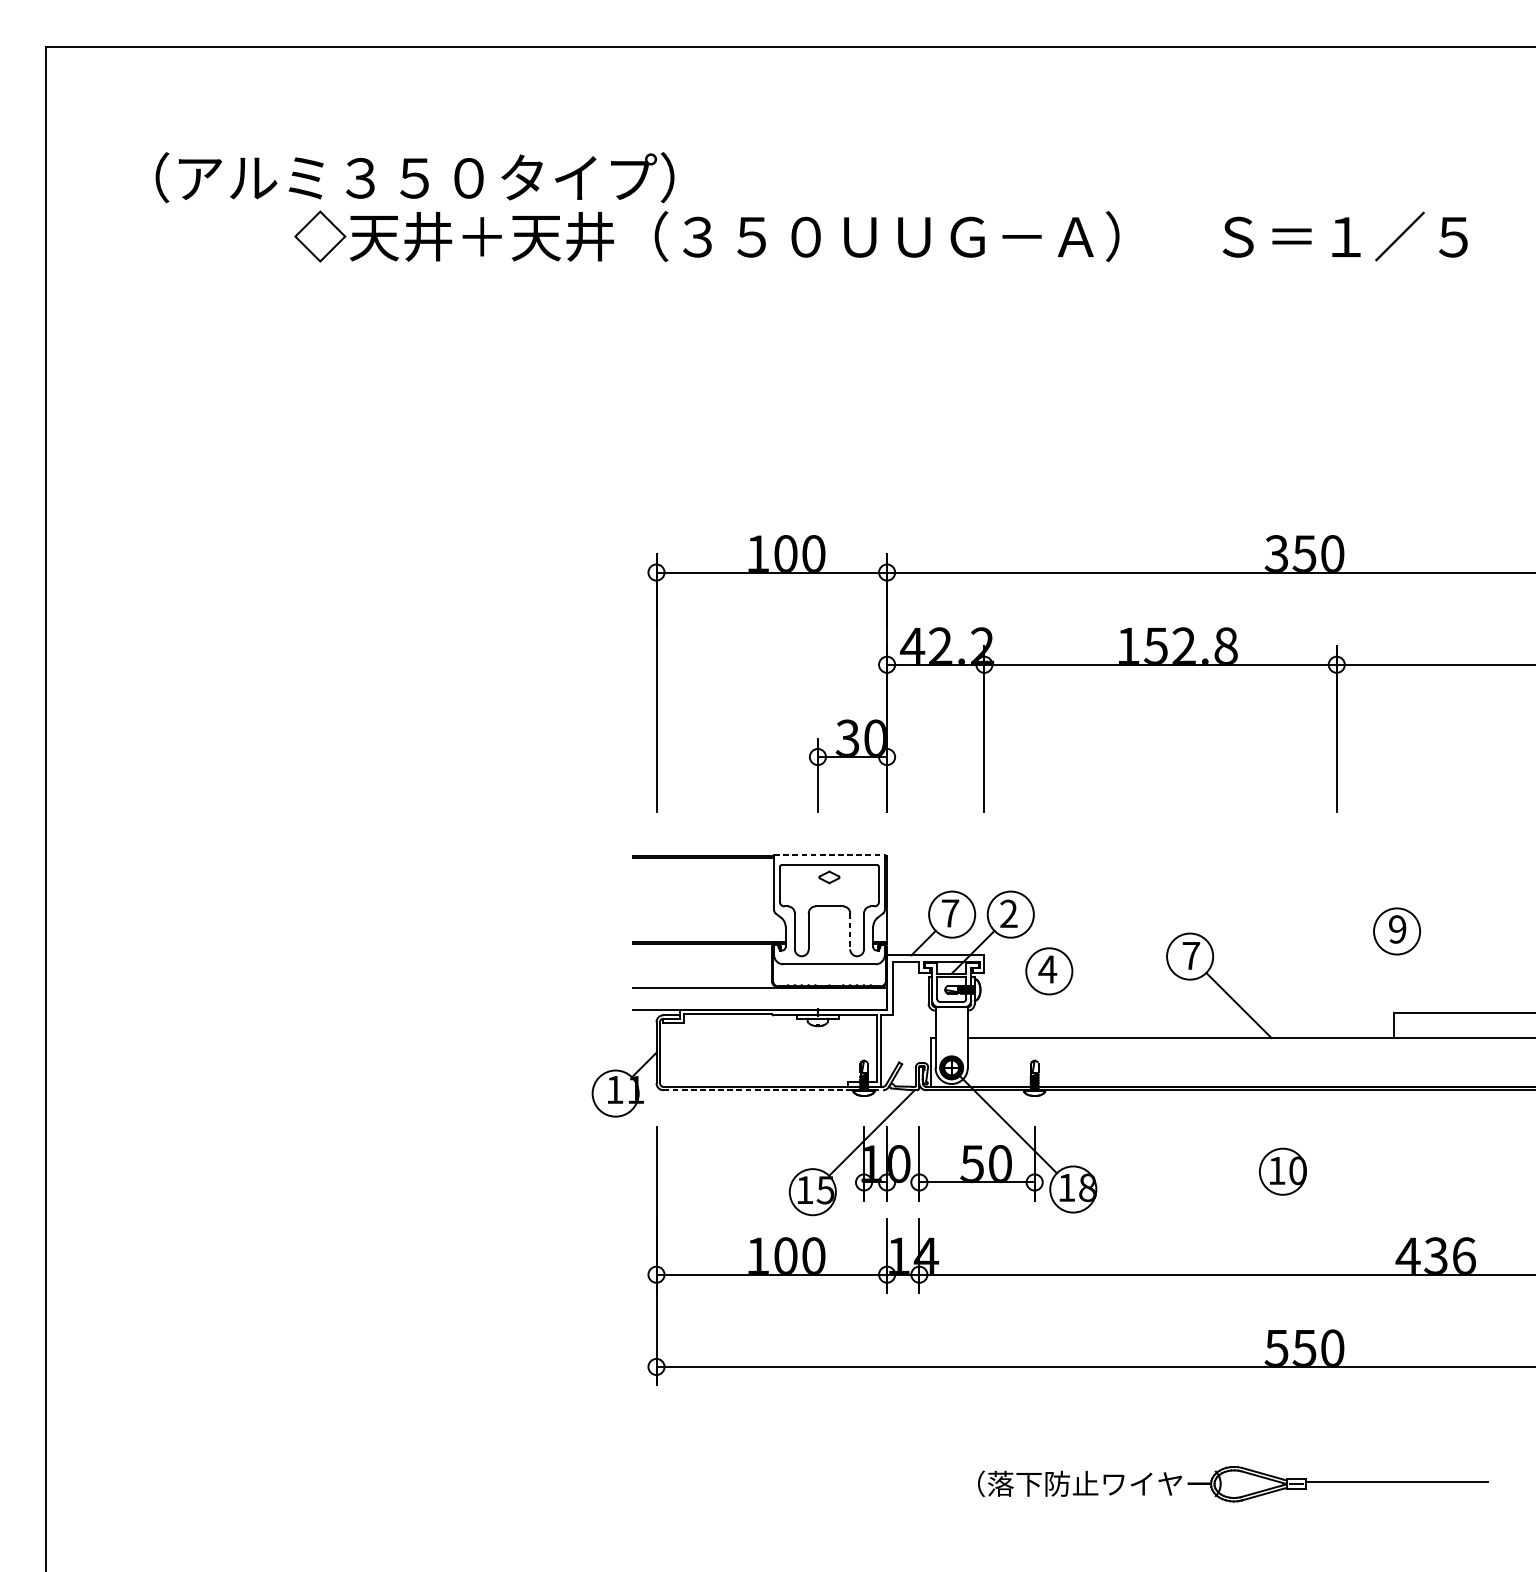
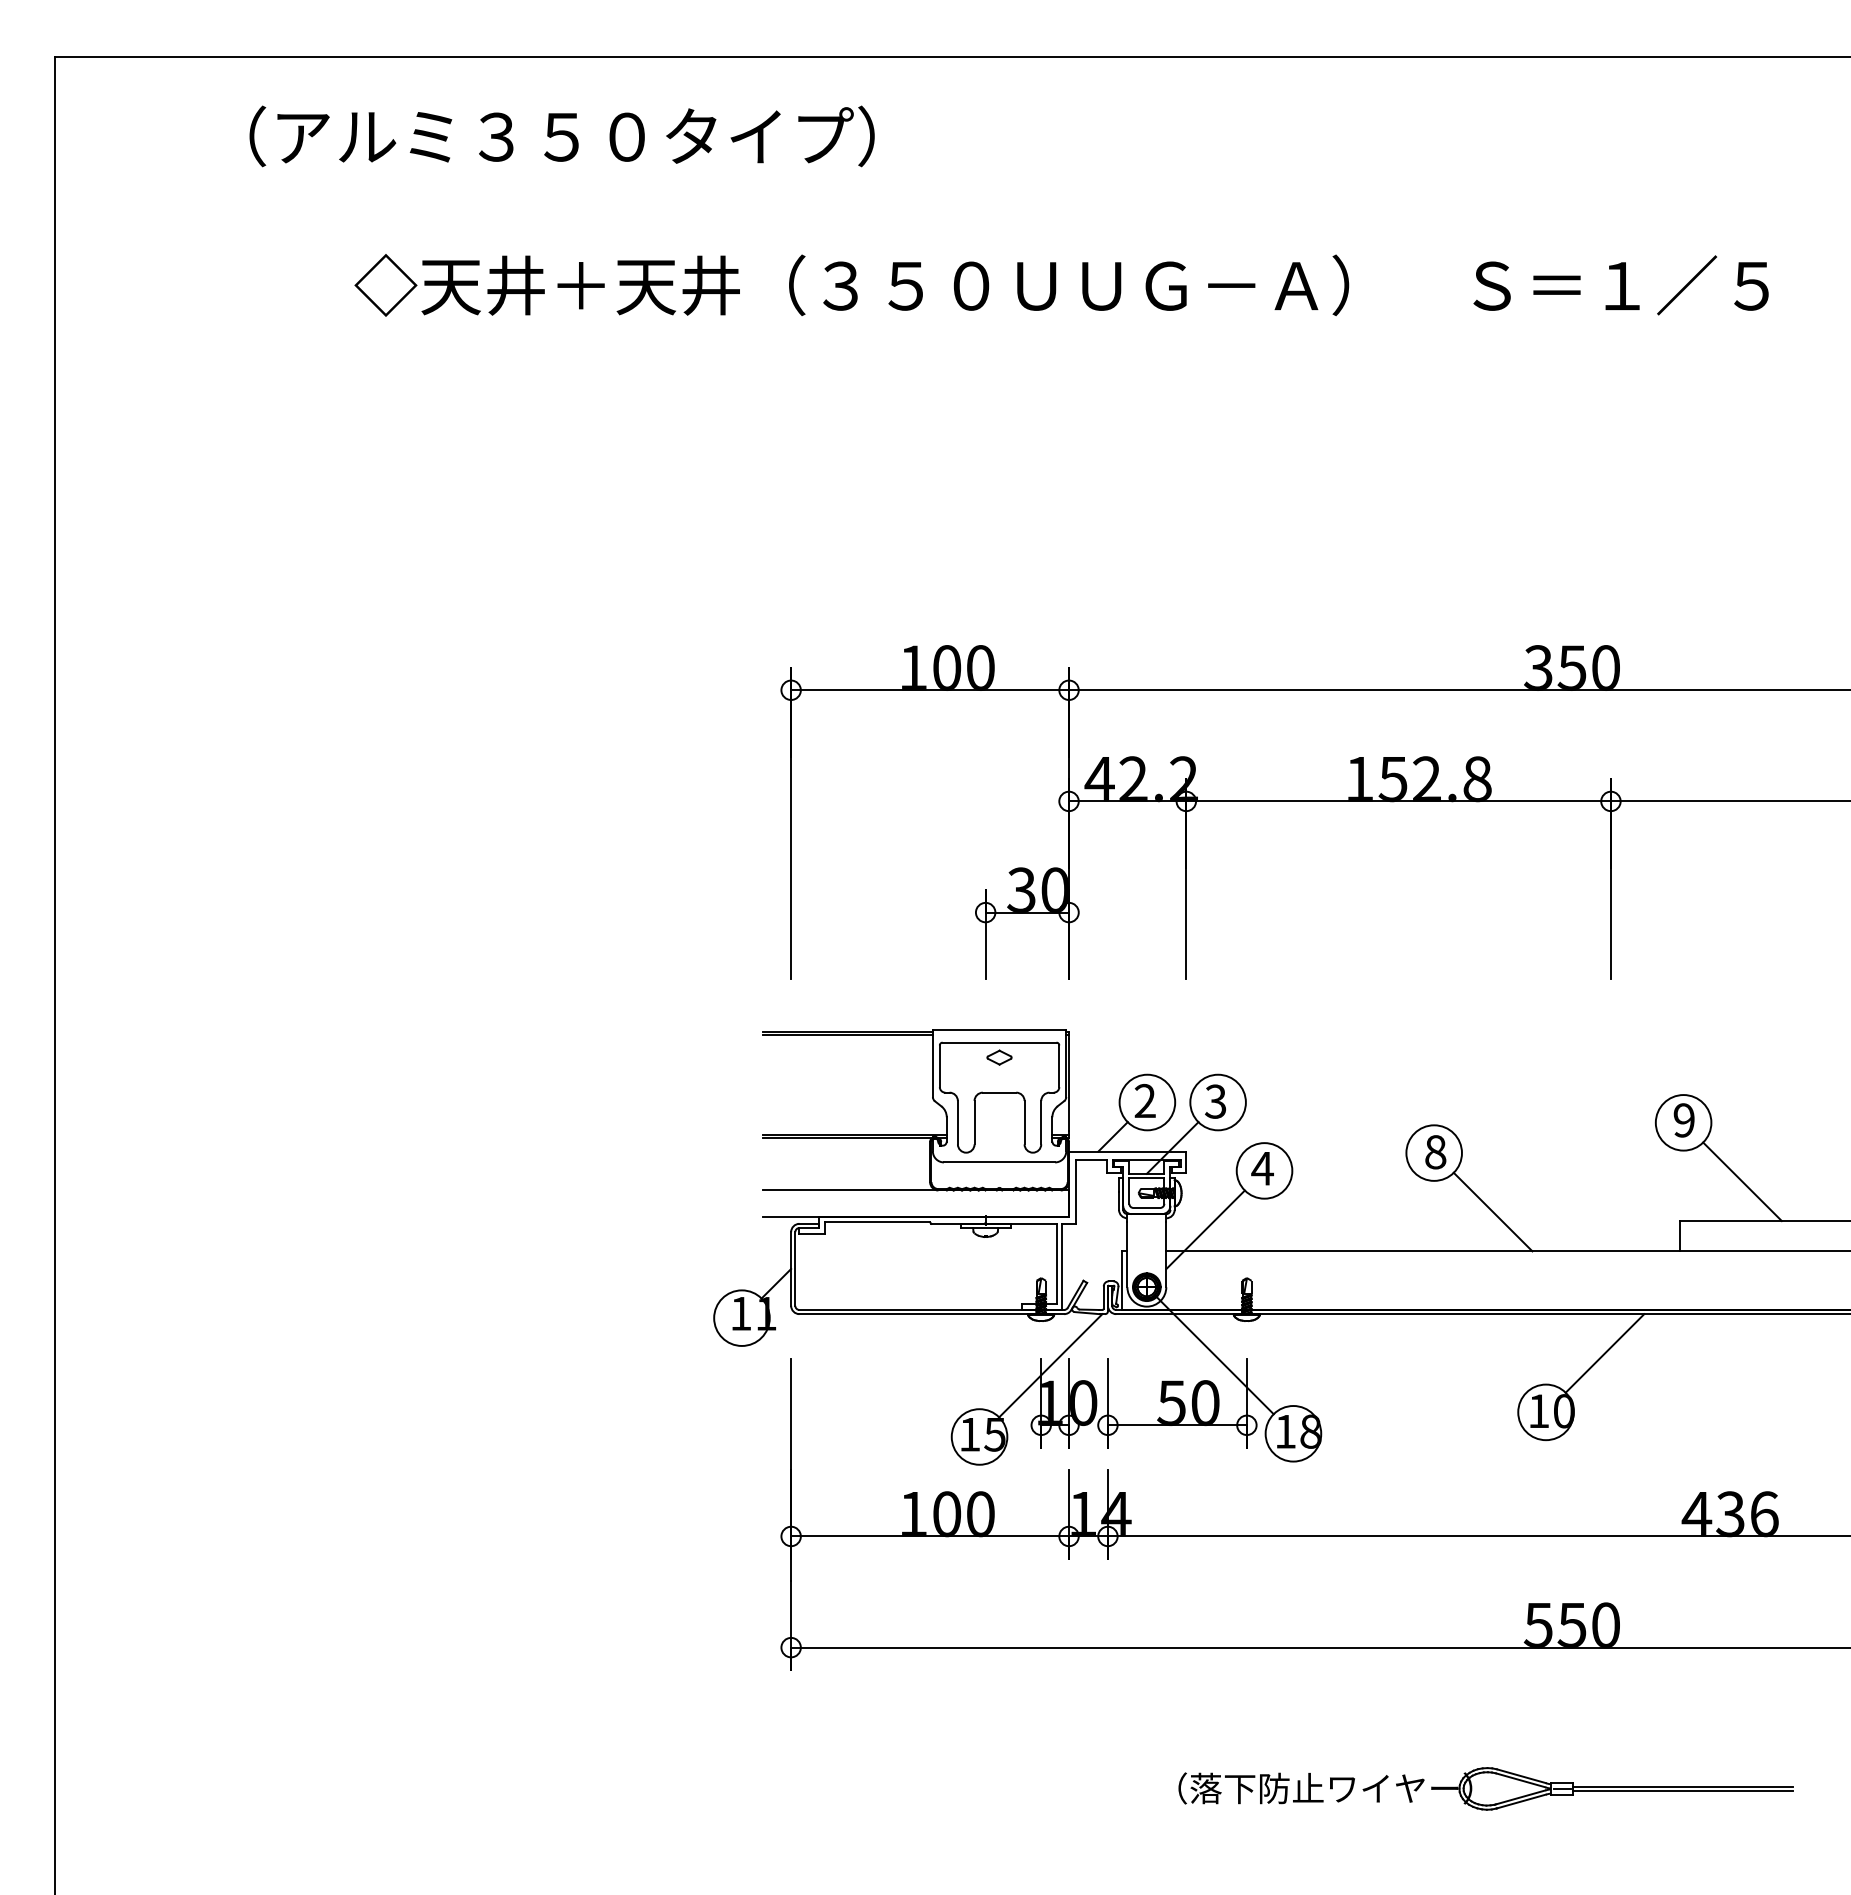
text: (414, 177) -> (561, 136), moved
line: (829, 854) -> (999, 1030), dashed -> solid
text: (949, 912) -> (1144, 1100), 7 -> 2
text: (1008, 913) -> (1215, 1101), 2 -> 3
line: (850, 931) -> (1024, 1122), dashed -> solid
text: (1191, 956) -> (1435, 1152), 7 -> 8
line: (1445, 980) -> (1742, 1181), added
line: (1000, 1020) -> (1205, 1229), added
line: (773, 1090) -> (932, 1314), dashed -> solid
line: (1331, 1122) -> (1604, 1353), added
line: (1396, 1486) -> (1682, 1791), added

